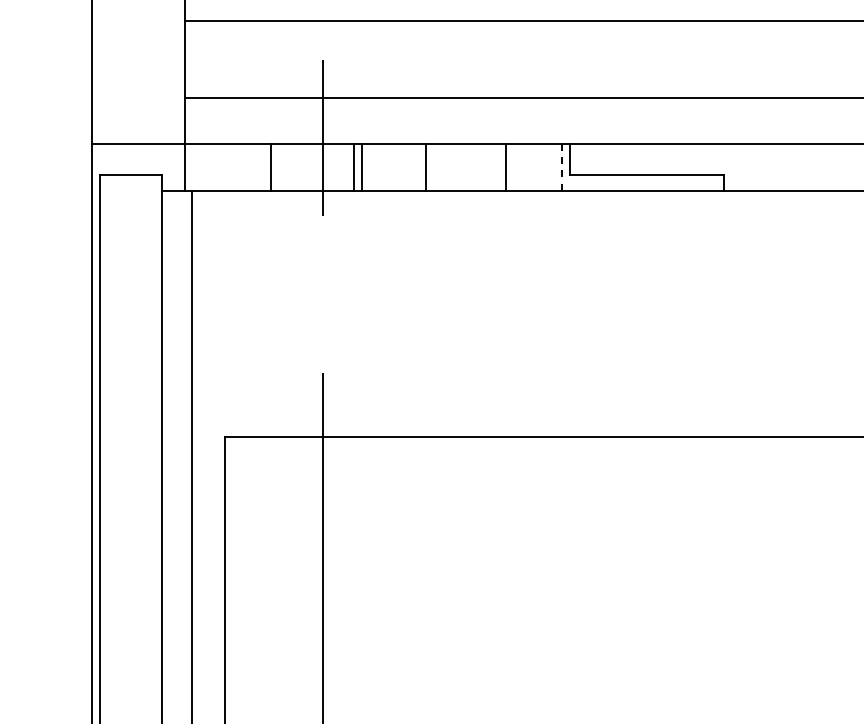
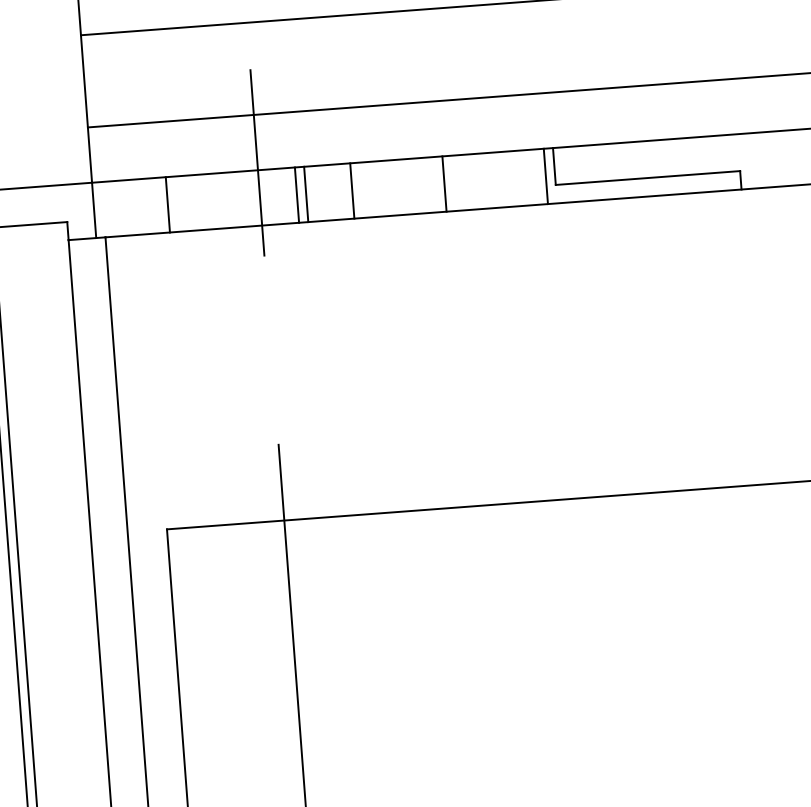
line: (562, 166) -> (546, 175), dashed -> solid
line: (271, 167) -> (168, 204), moved
line: (426, 167) -> (352, 191), moved
line: (506, 167) -> (444, 184), moved

